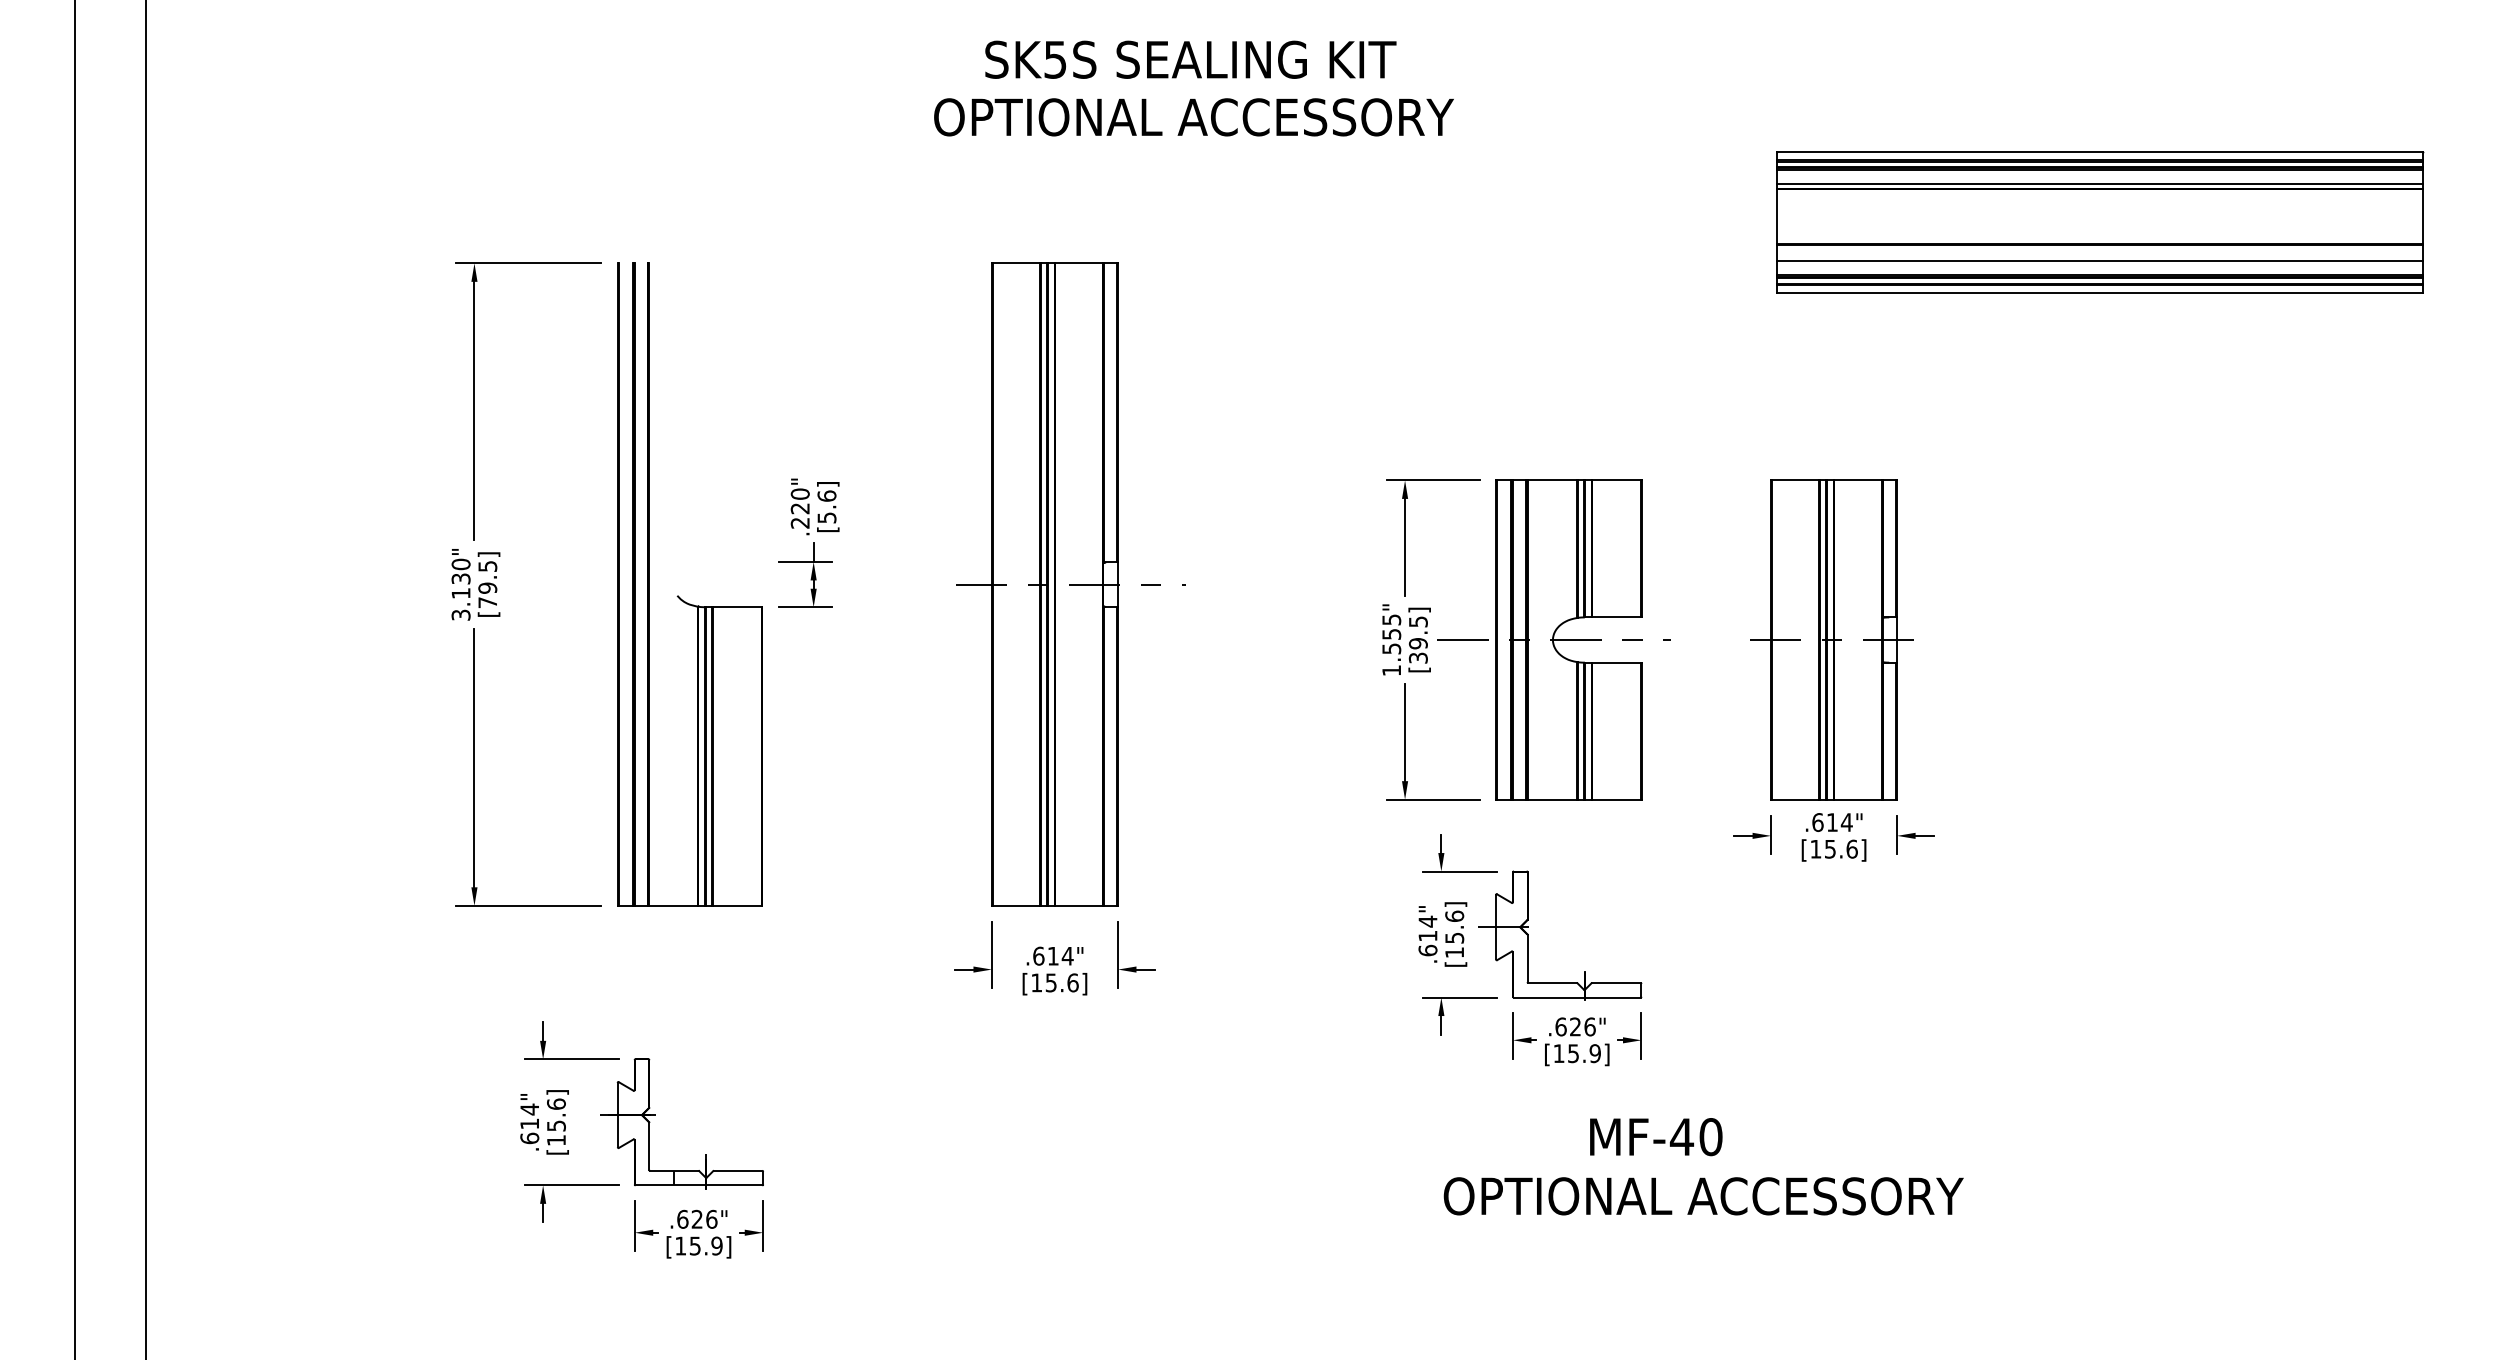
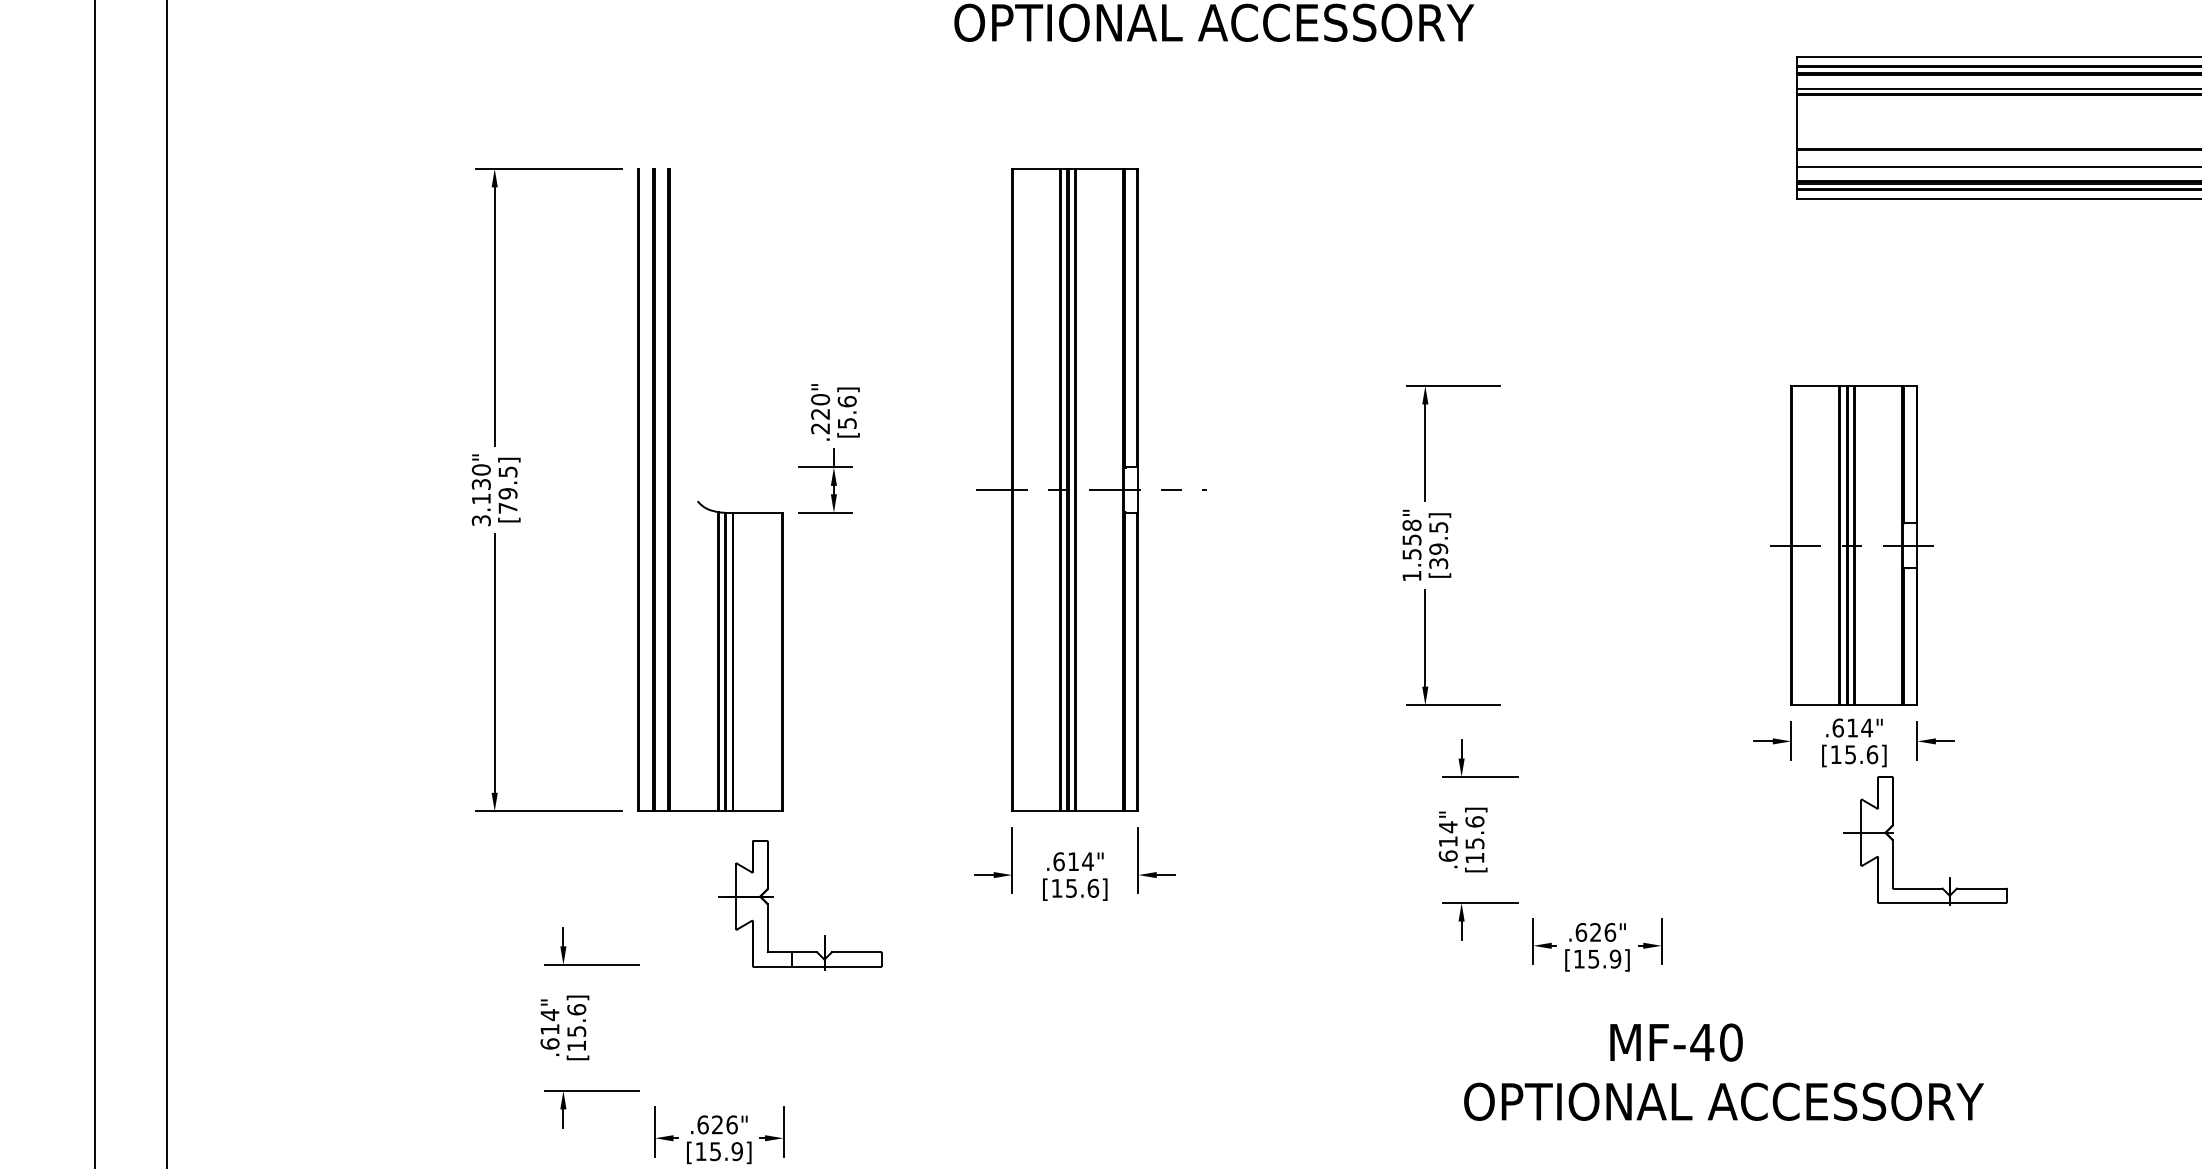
text: (1391, 619) -> (1411, 525), 1.555" -> 1.558"
part: (1553, 639) -> (1573, 545), removed
part: (1528, 935) -> (1893, 841), moved
part: (655, 1115) -> (773, 897), moved

